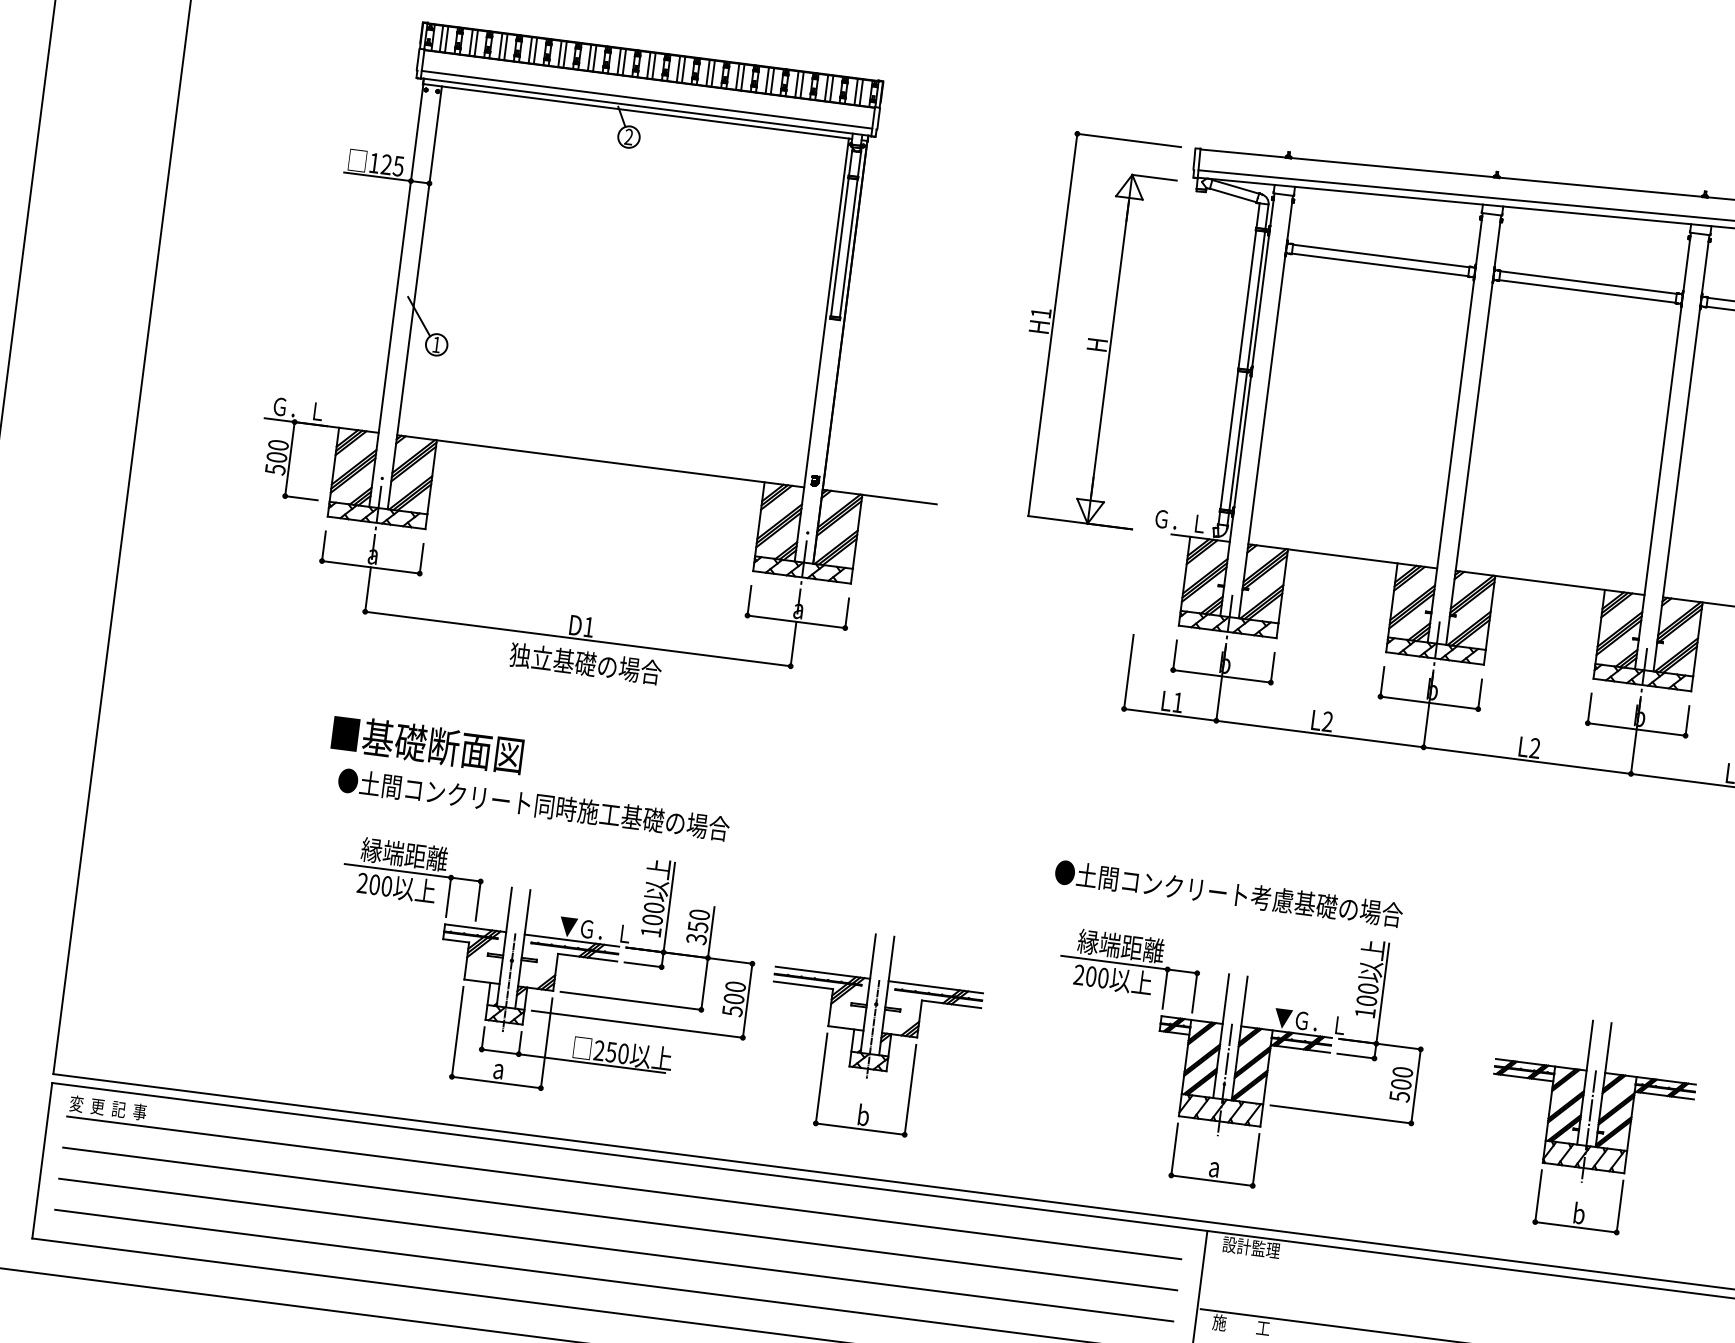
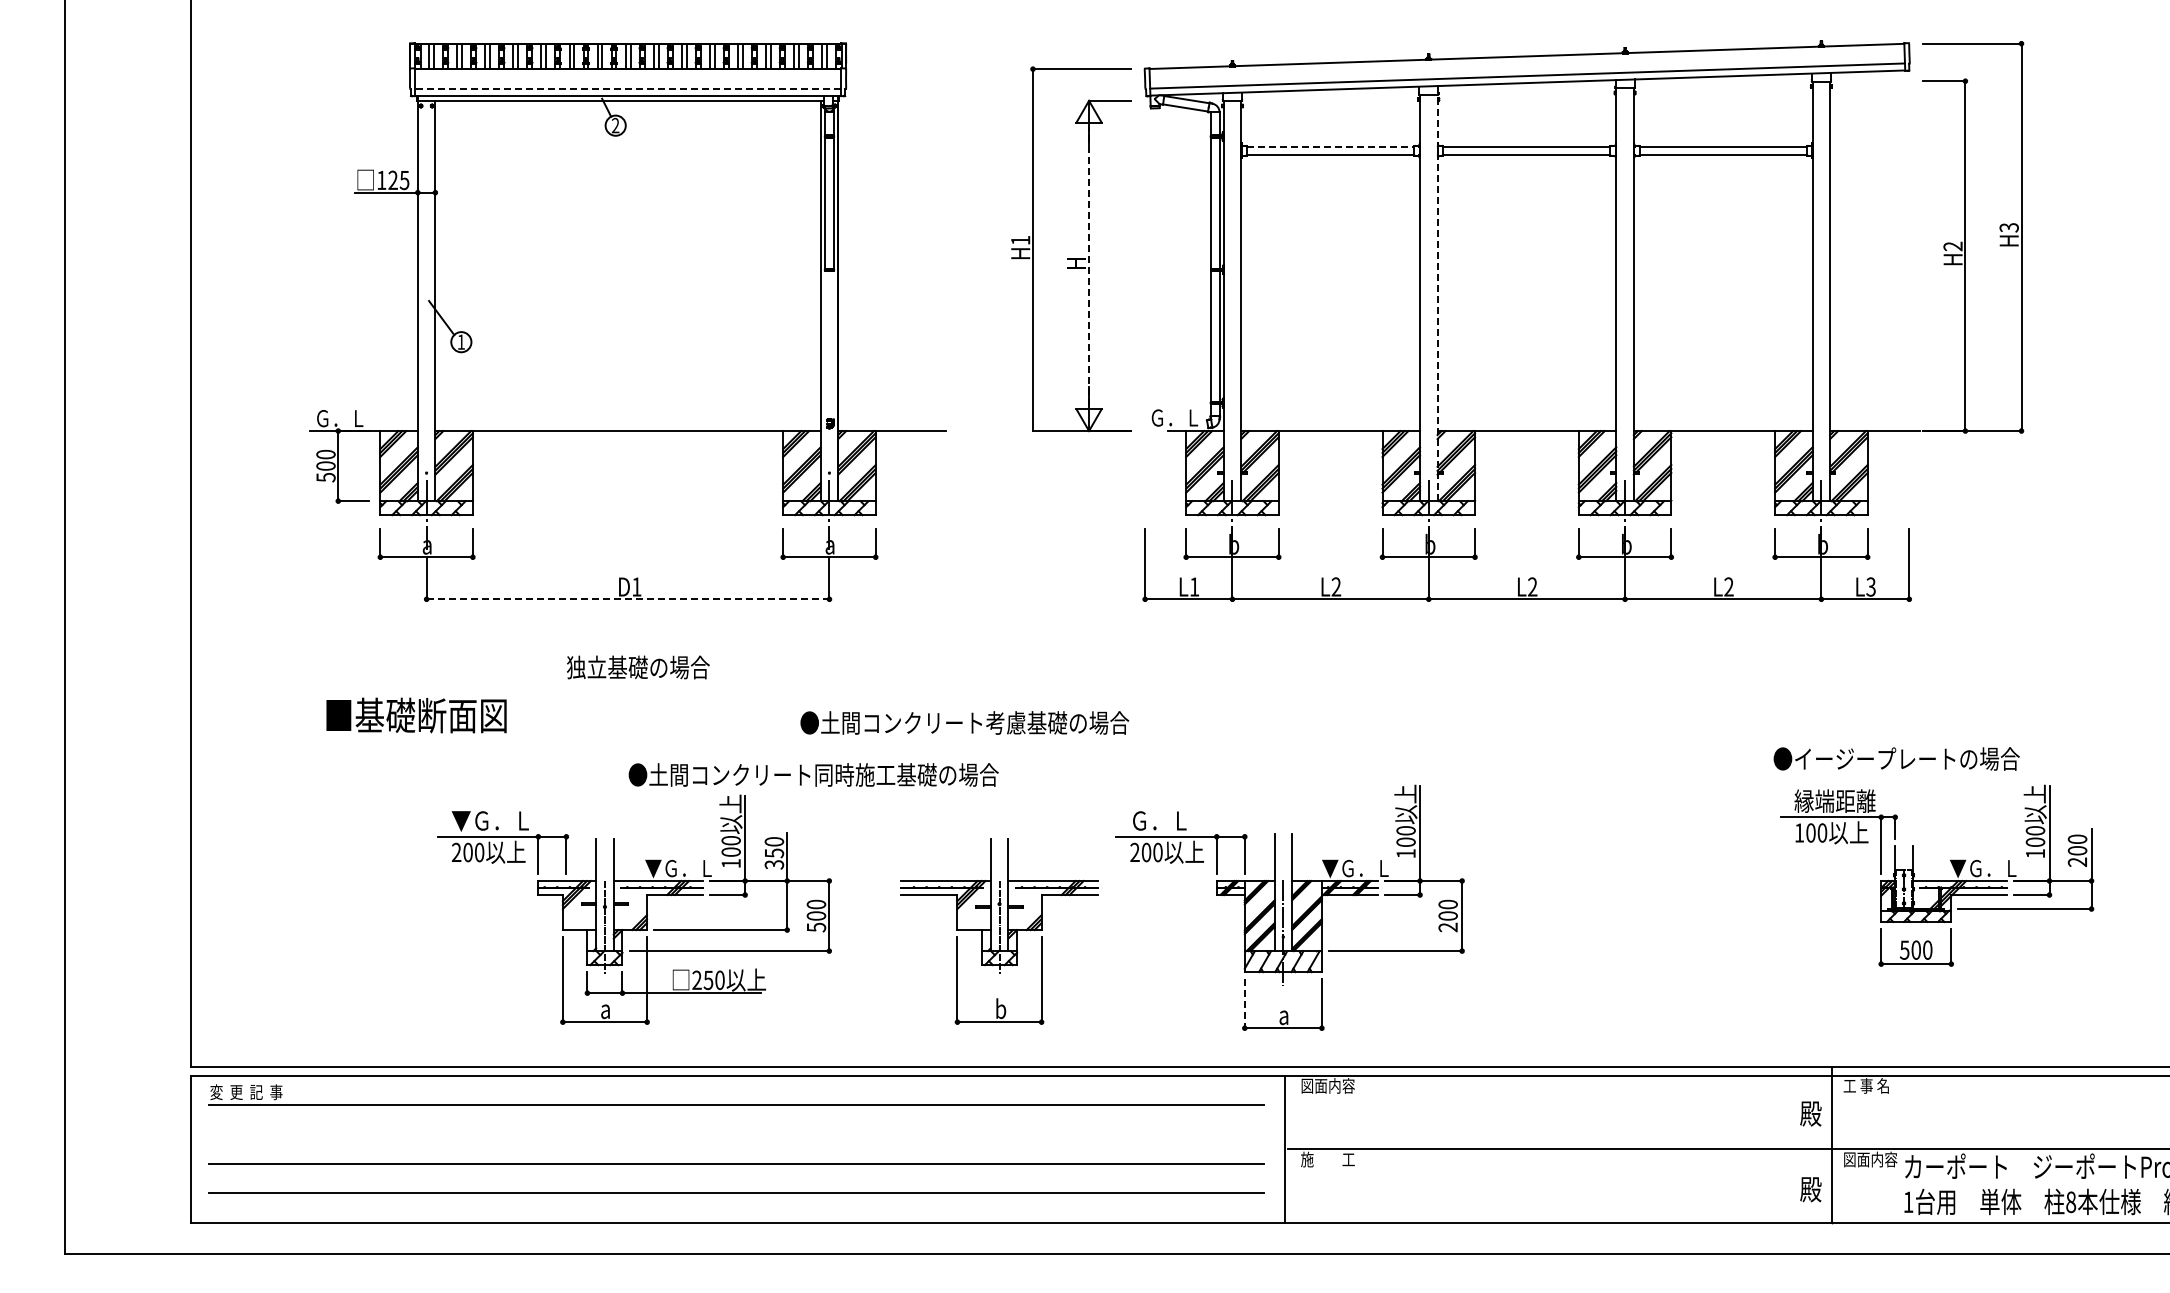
line: (646, 99) -> (627, 88), solid -> dashed
line: (1381, 255) -> (1330, 146), solid -> dashed
line: (1110, 348) -> (1089, 265), solid -> dashed
line: (1473, 429) -> (1437, 297), solid -> dashed
line: (578, 639) -> (628, 599), solid -> dashed
text: (585, 663) -> (638, 667), moved
text: (427, 744) -> (416, 715), moved
text: (533, 804) -> (813, 774), moved
text: (403, 854) -> (491, 820), 縁端距離 -> ▼Ｇ．Ｌ
text: (1228, 893) -> (964, 722), moved
text: (1120, 945) -> (1170, 820), 縁端距離 -> Ｇ．Ｌ
part: (872, 1033) -> (999, 931), moved
text: (1399, 1096) -> (1447, 927), 500 -> 200
part: (1588, 1125) -> (1627, 931), removed
line: (1174, 1149) -> (1244, 1003), solid -> dashed
line: (620, 1218) -> (736, 1134), removed
text: (1251, 1247) -> (1328, 1085), 設計監理 -> 図面内容

